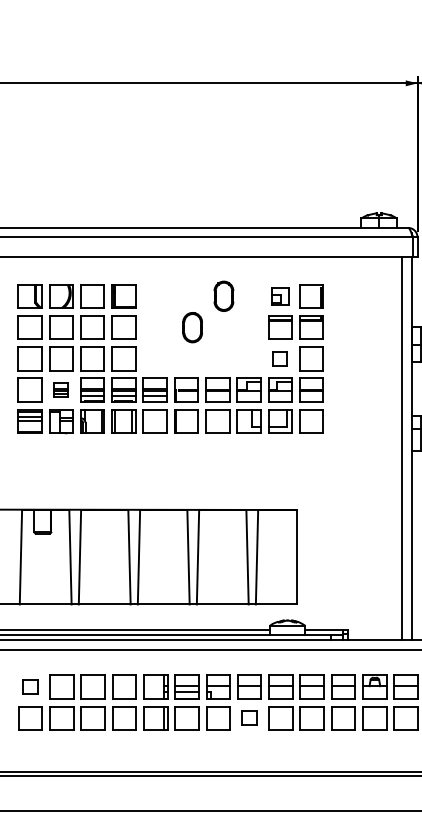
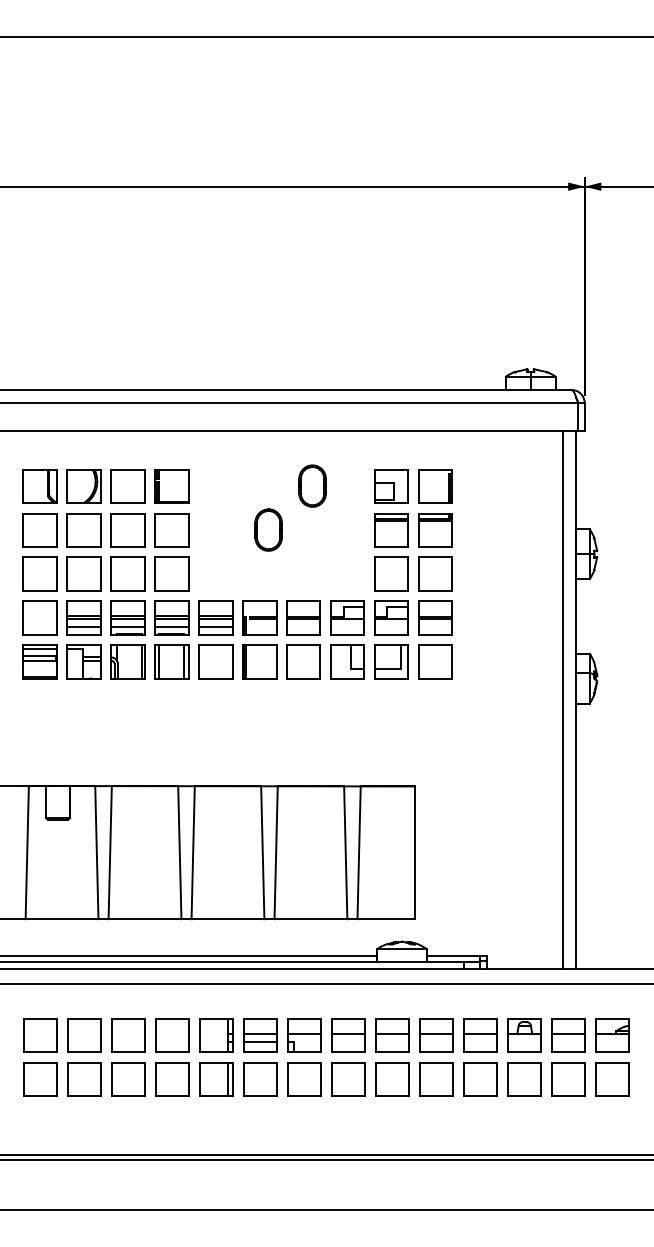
part: (280, 296) -> (391, 486), size x1.43
part: (280, 358) -> (391, 573), size x1.67
part: (60, 389) -> (83, 617), size x1.67
part: (30, 687) -> (40, 1035), size x1.67
part: (249, 718) -> (348, 1079), size x1.67

